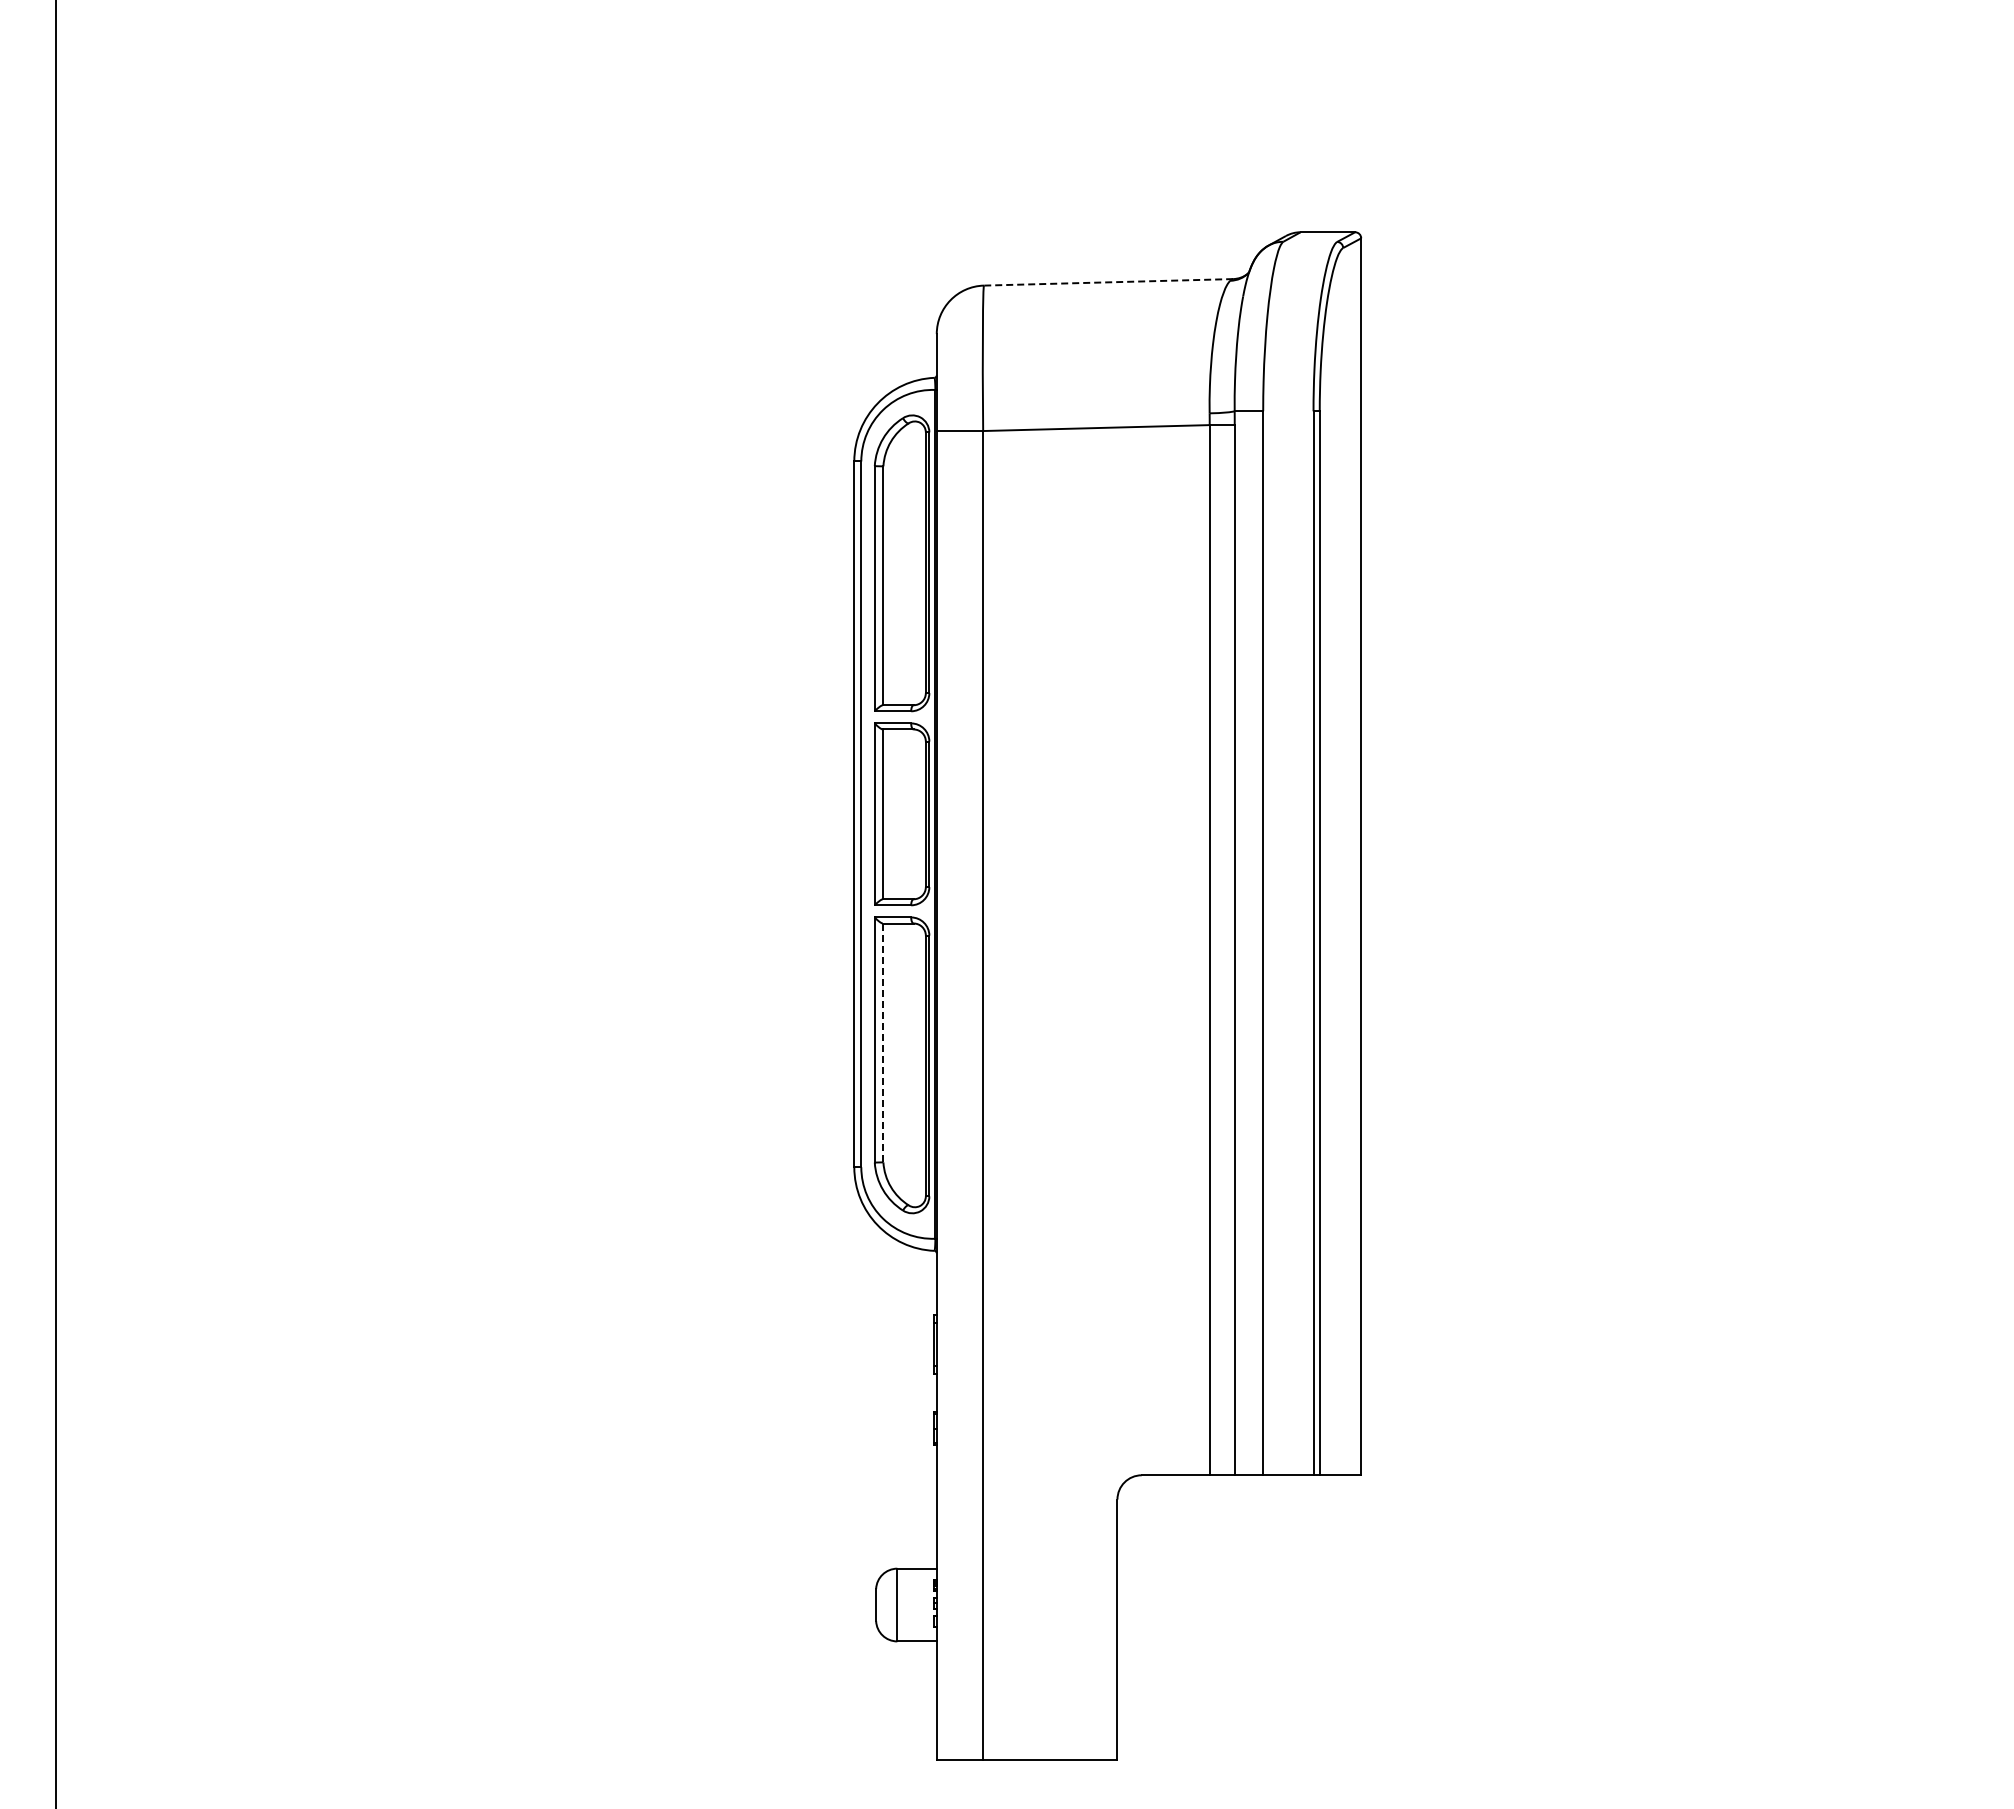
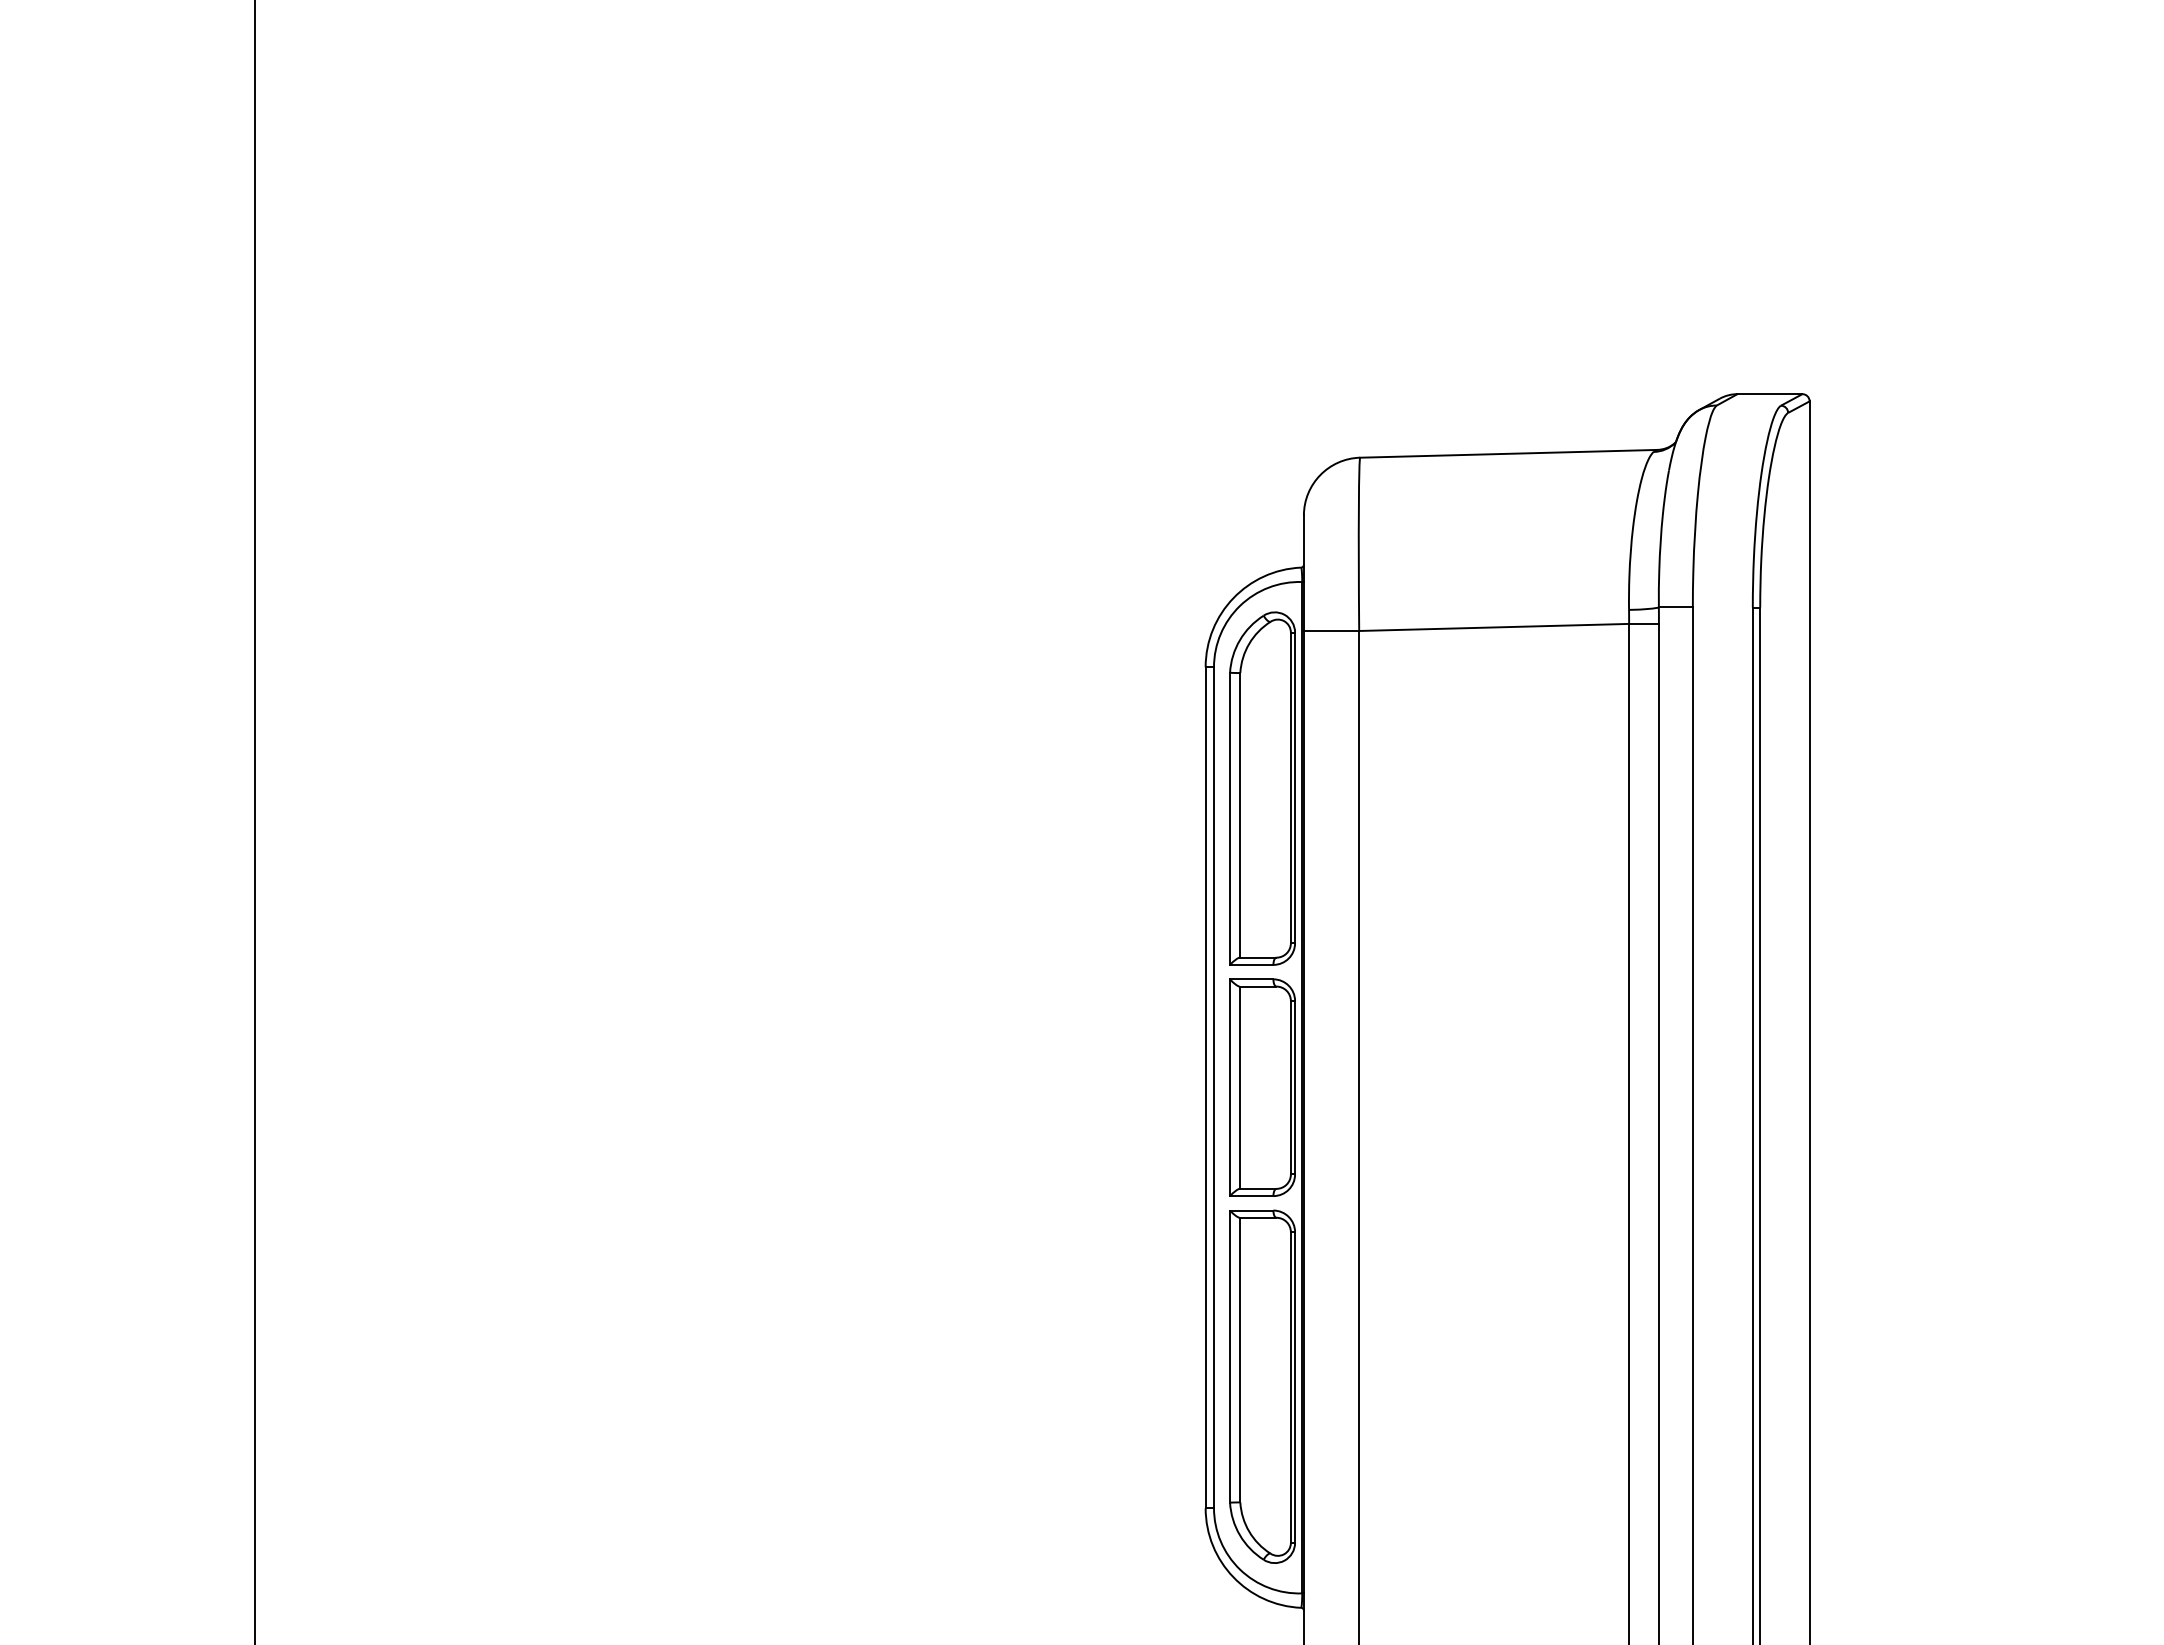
line: (1108, 282) -> (1508, 454), dashed -> solid
line: (883, 1042) -> (1240, 1359), dashed -> solid

